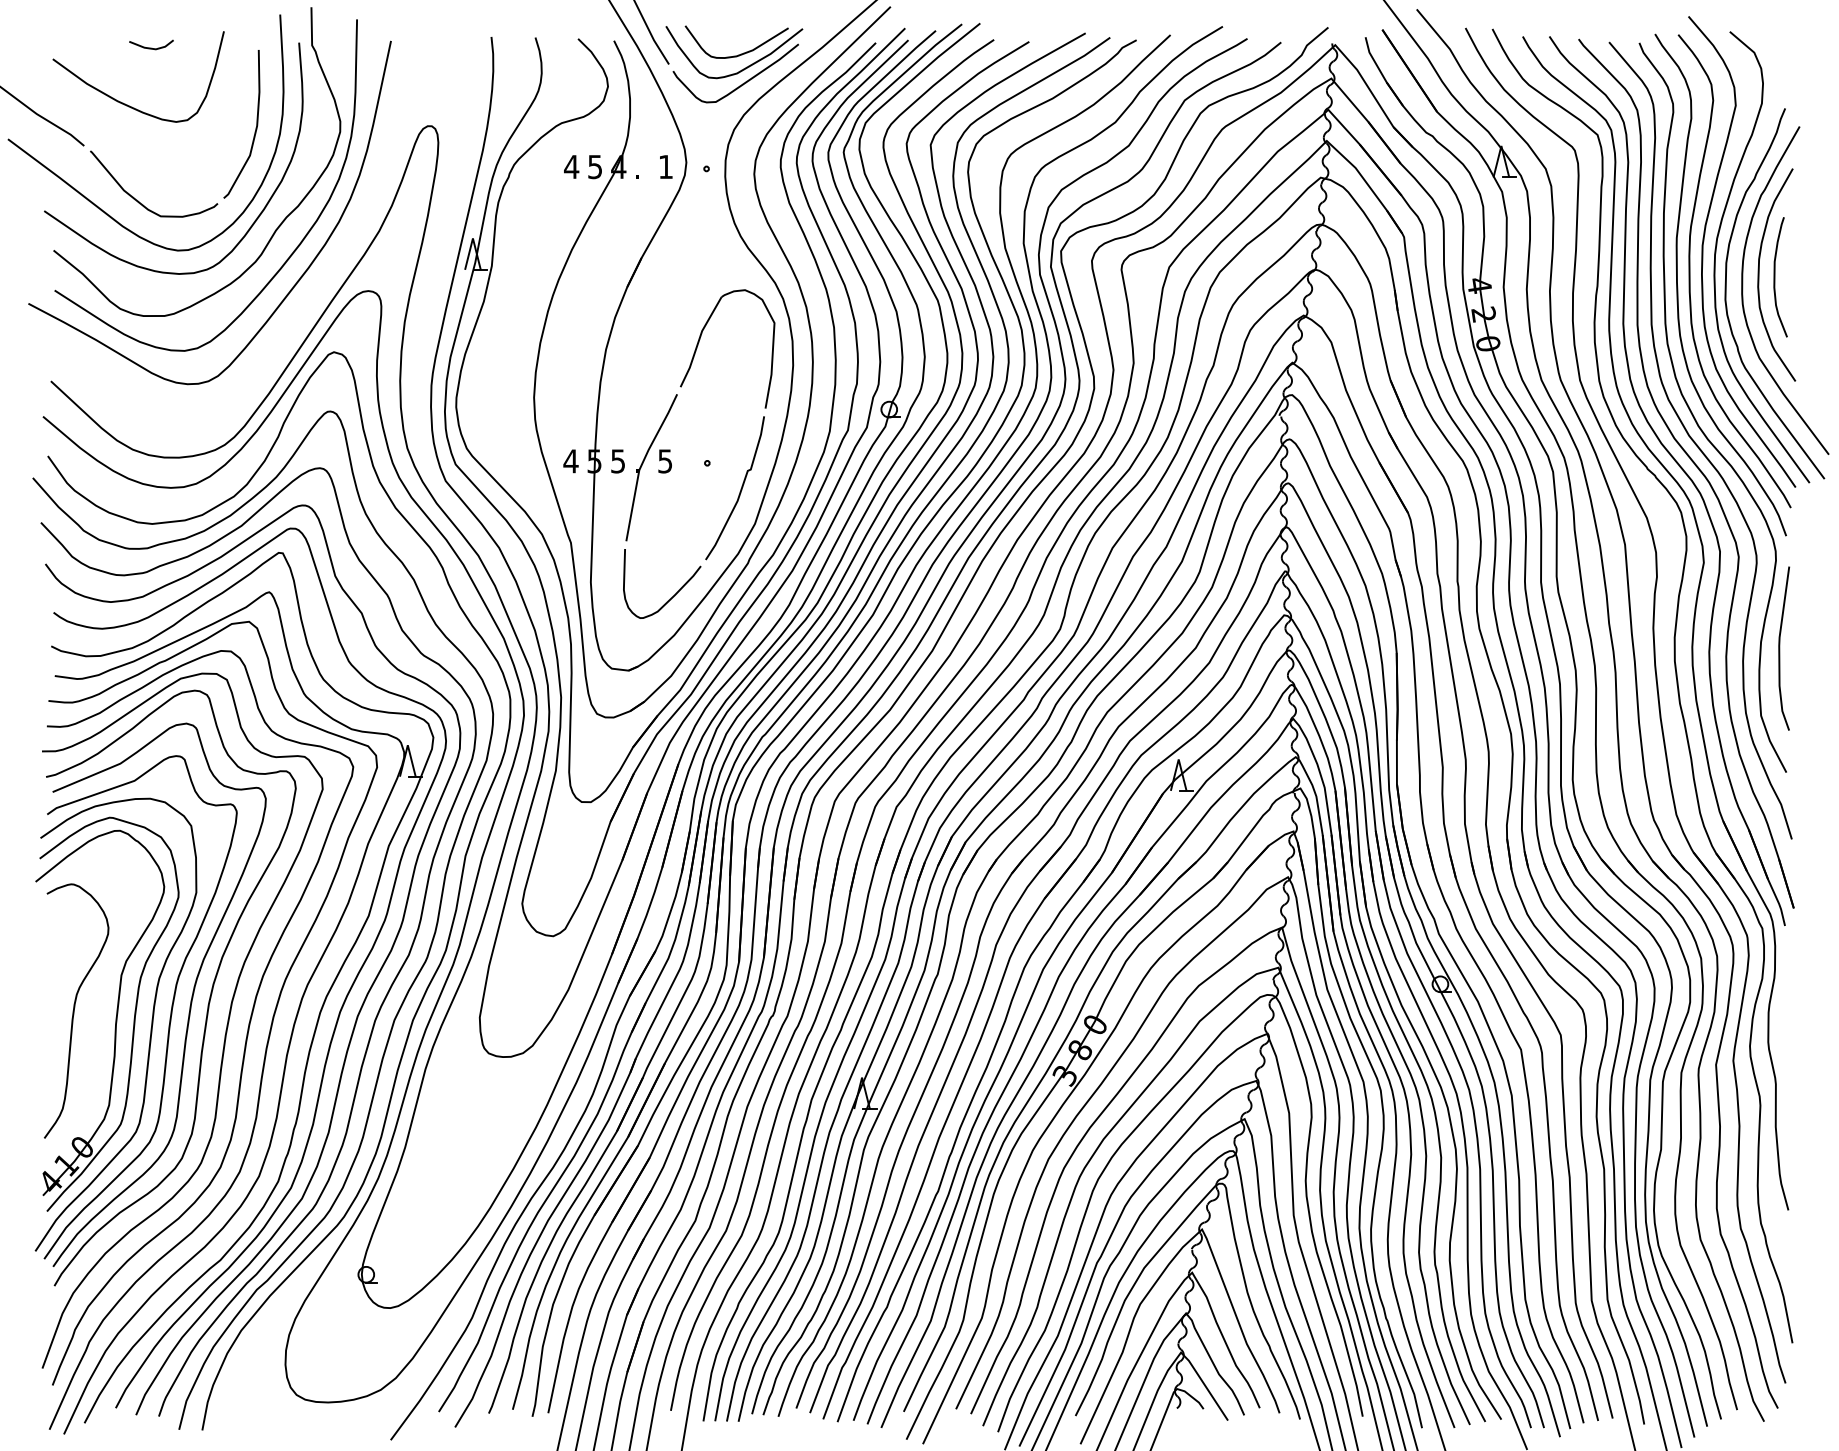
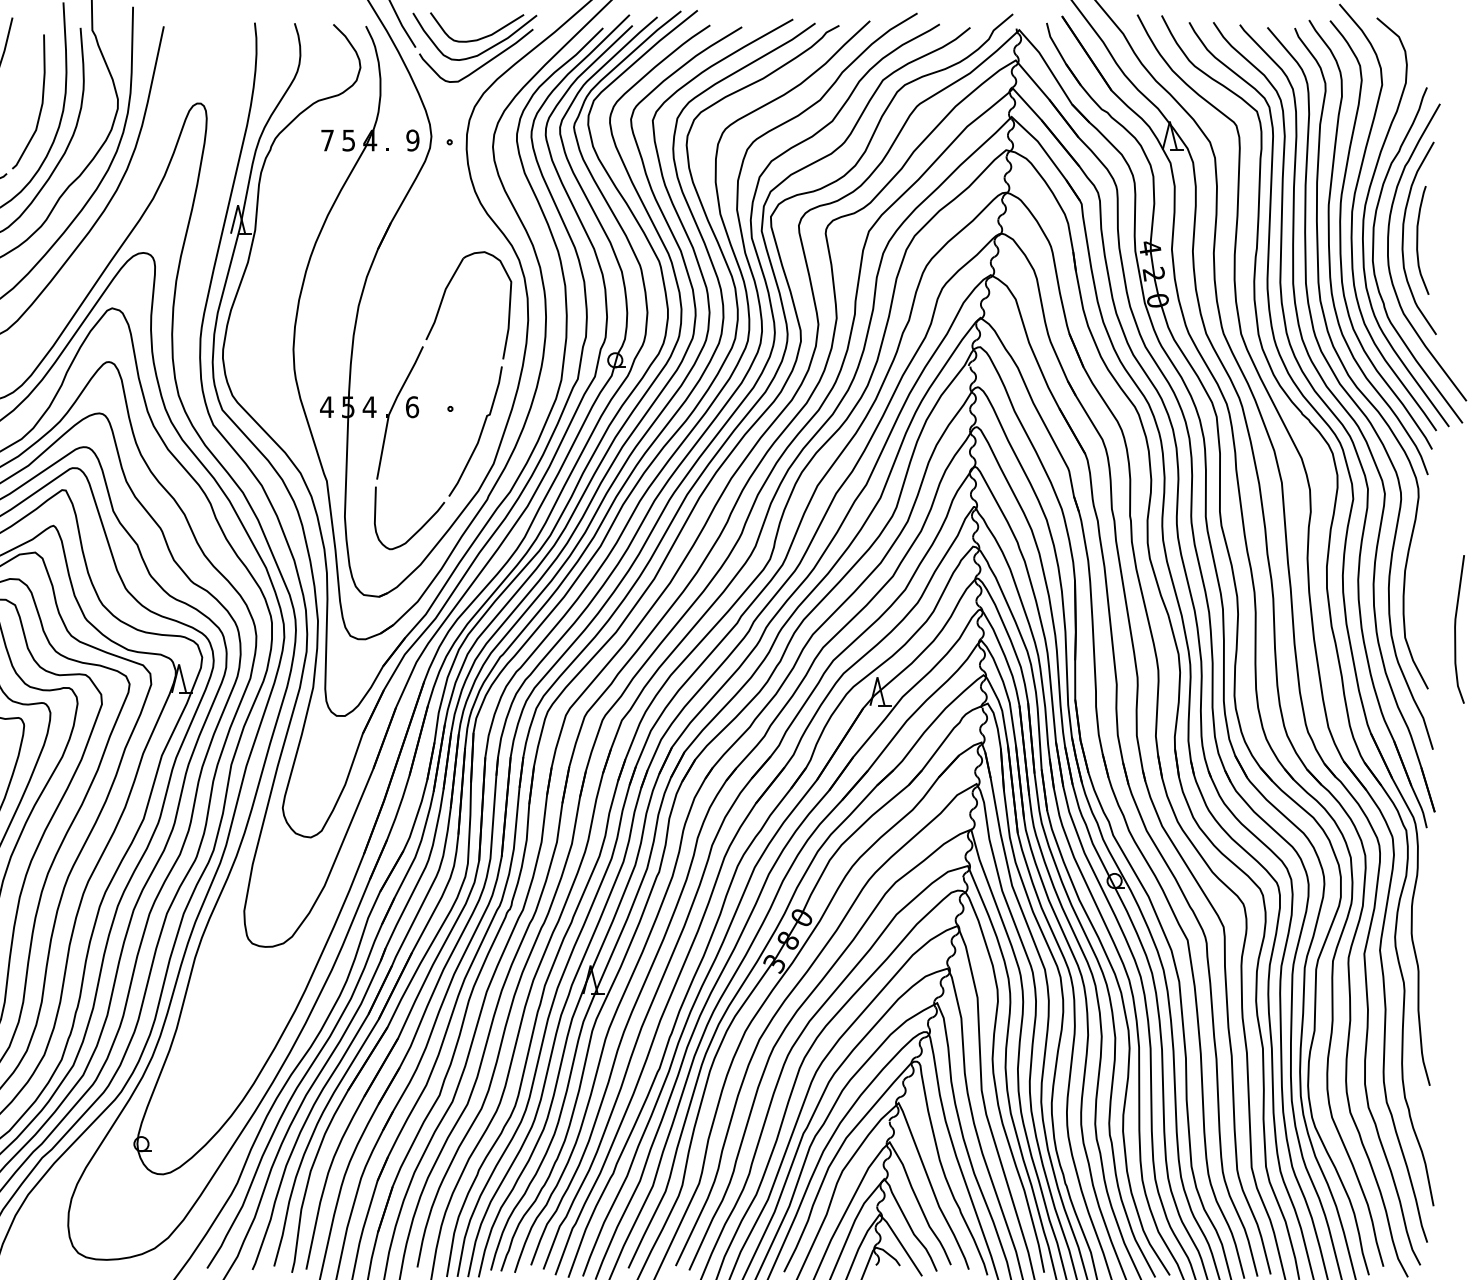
text: (571, 166) -> (327, 140), 4 -> 7
text: (665, 166) -> (412, 140), 1 -> 9
text: (617, 461) -> (369, 407), 5 -> 4
text: (665, 461) -> (412, 407), 5 -> 6
curve: (1780, 648) -> (1456, 629), moved

